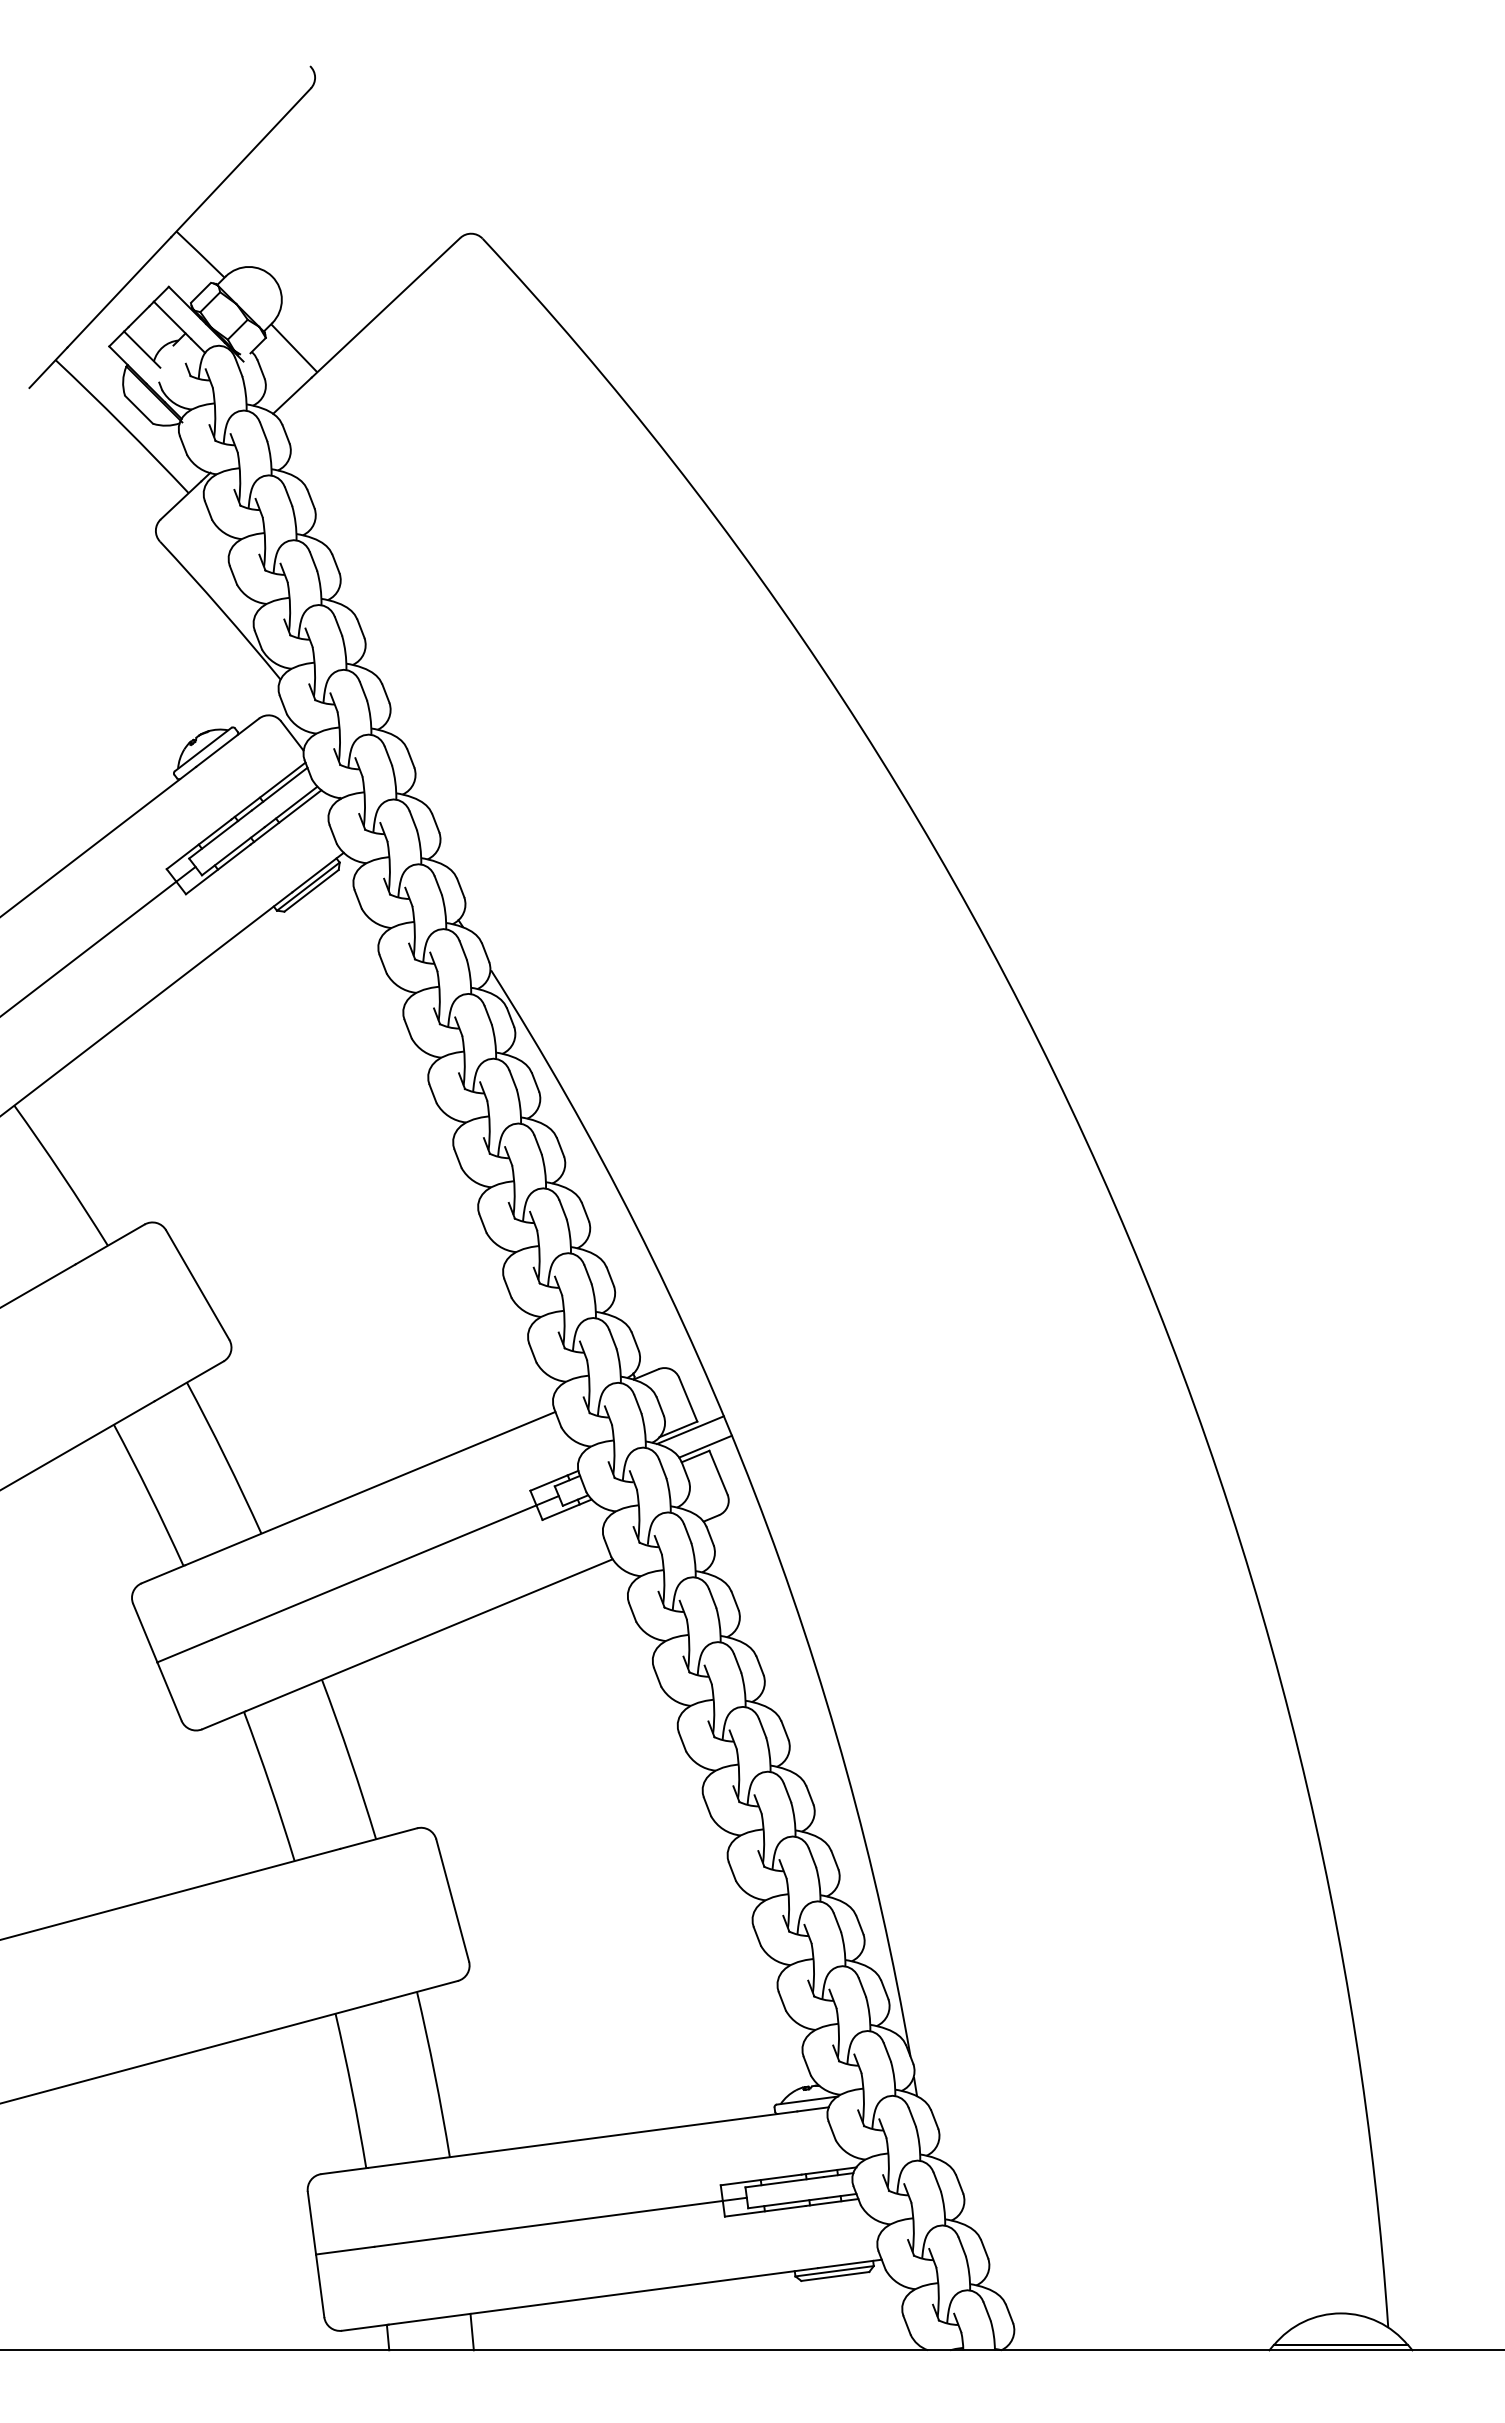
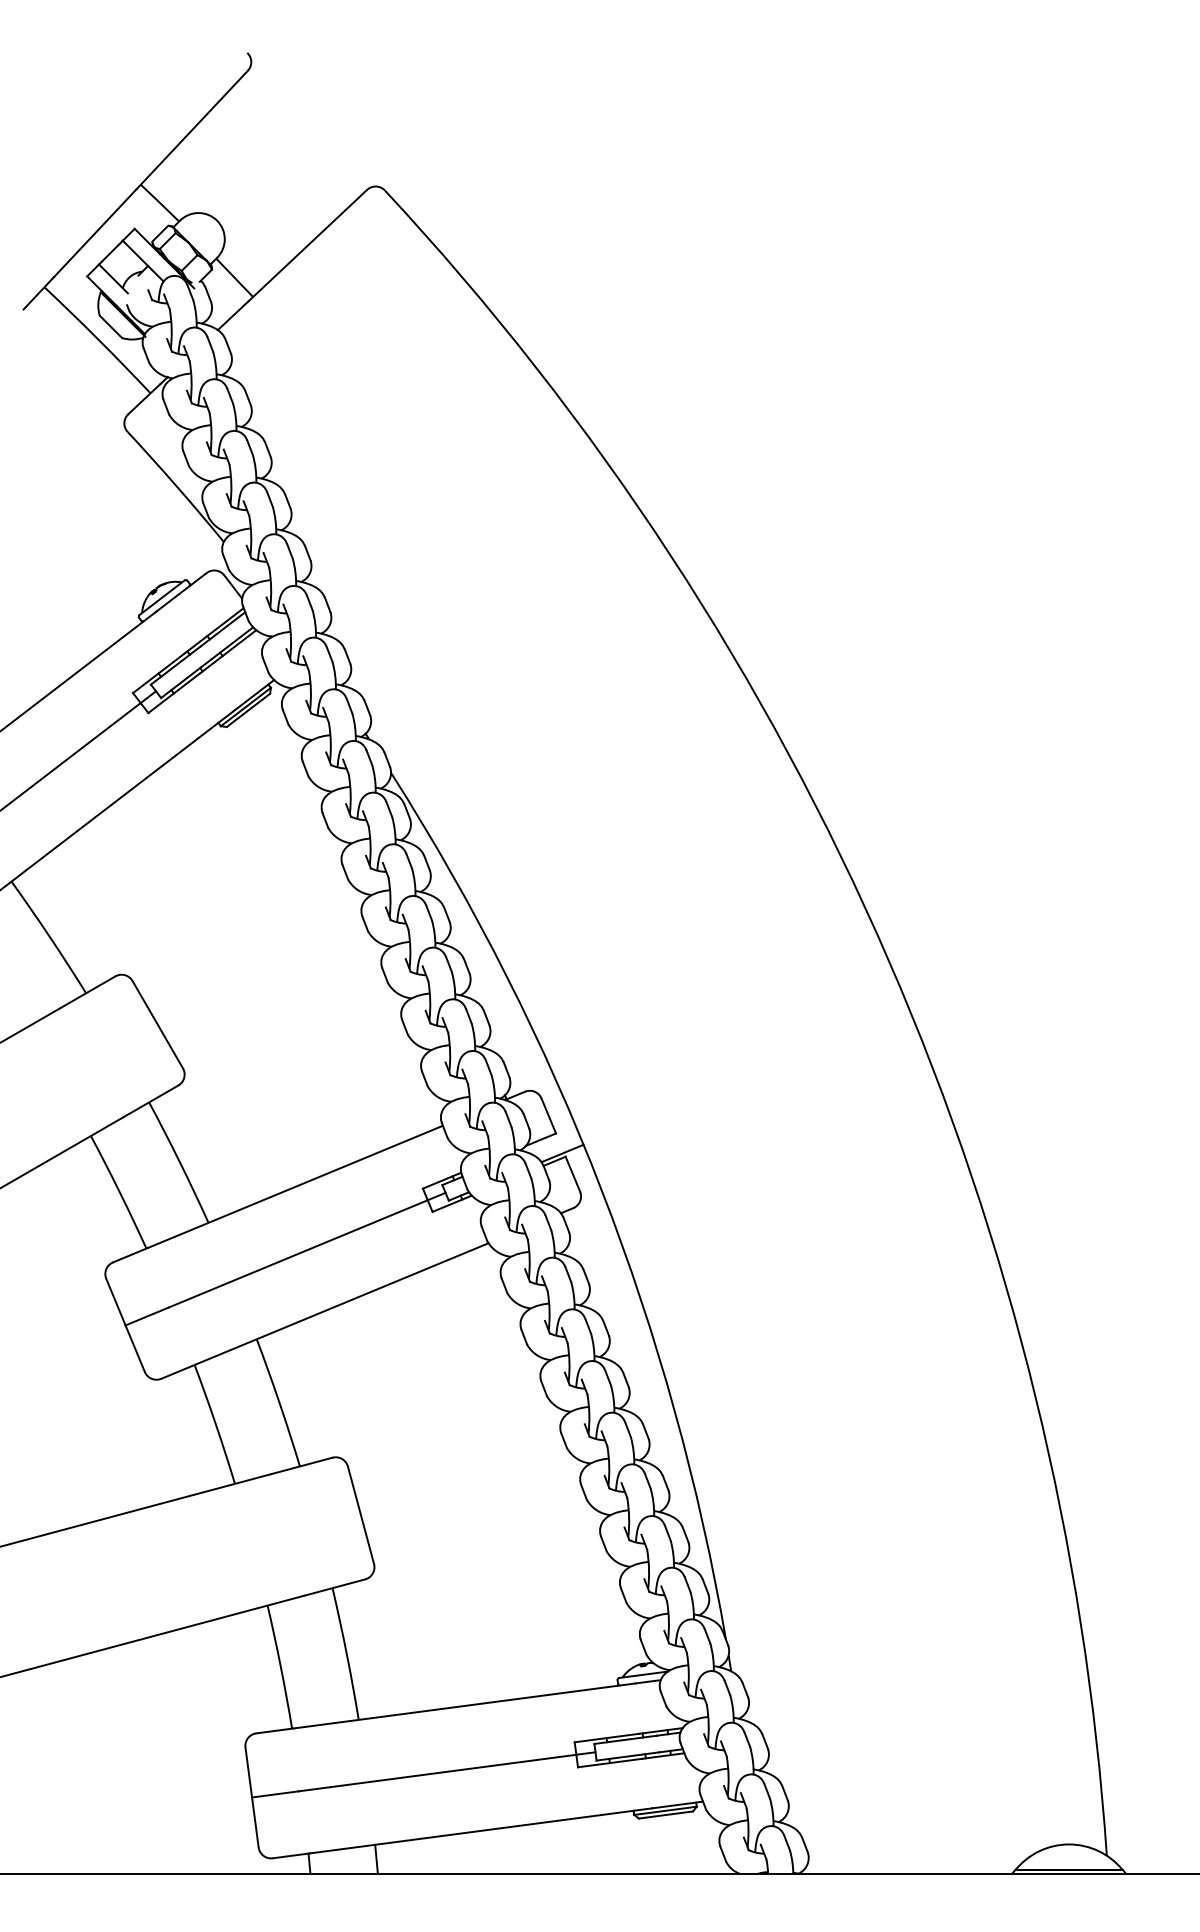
line: (690, 1429) -> (550, 1139), removed

